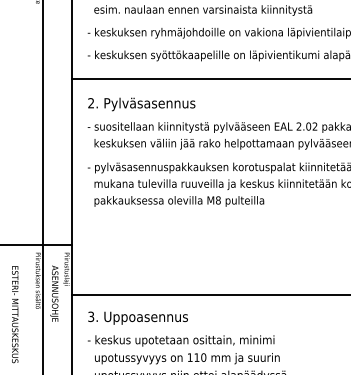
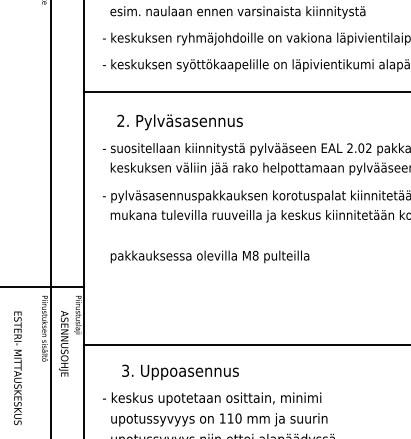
text: (141, 104) -> (179, 122), moved
text: (179, 201) -> (210, 256), moved
text: (137, 317) -> (179, 371), moved

